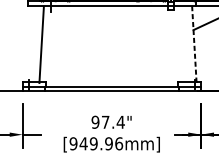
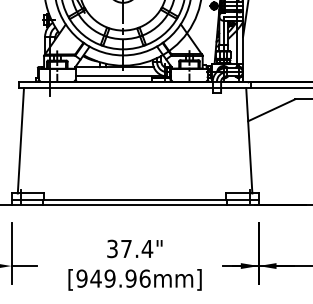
line: (41, 44) -> (20, 140), moved
line: (194, 44) -> (249, 140), dashed -> solid
text: (95, 122) -> (112, 248), 97.4" -> 37.4"

